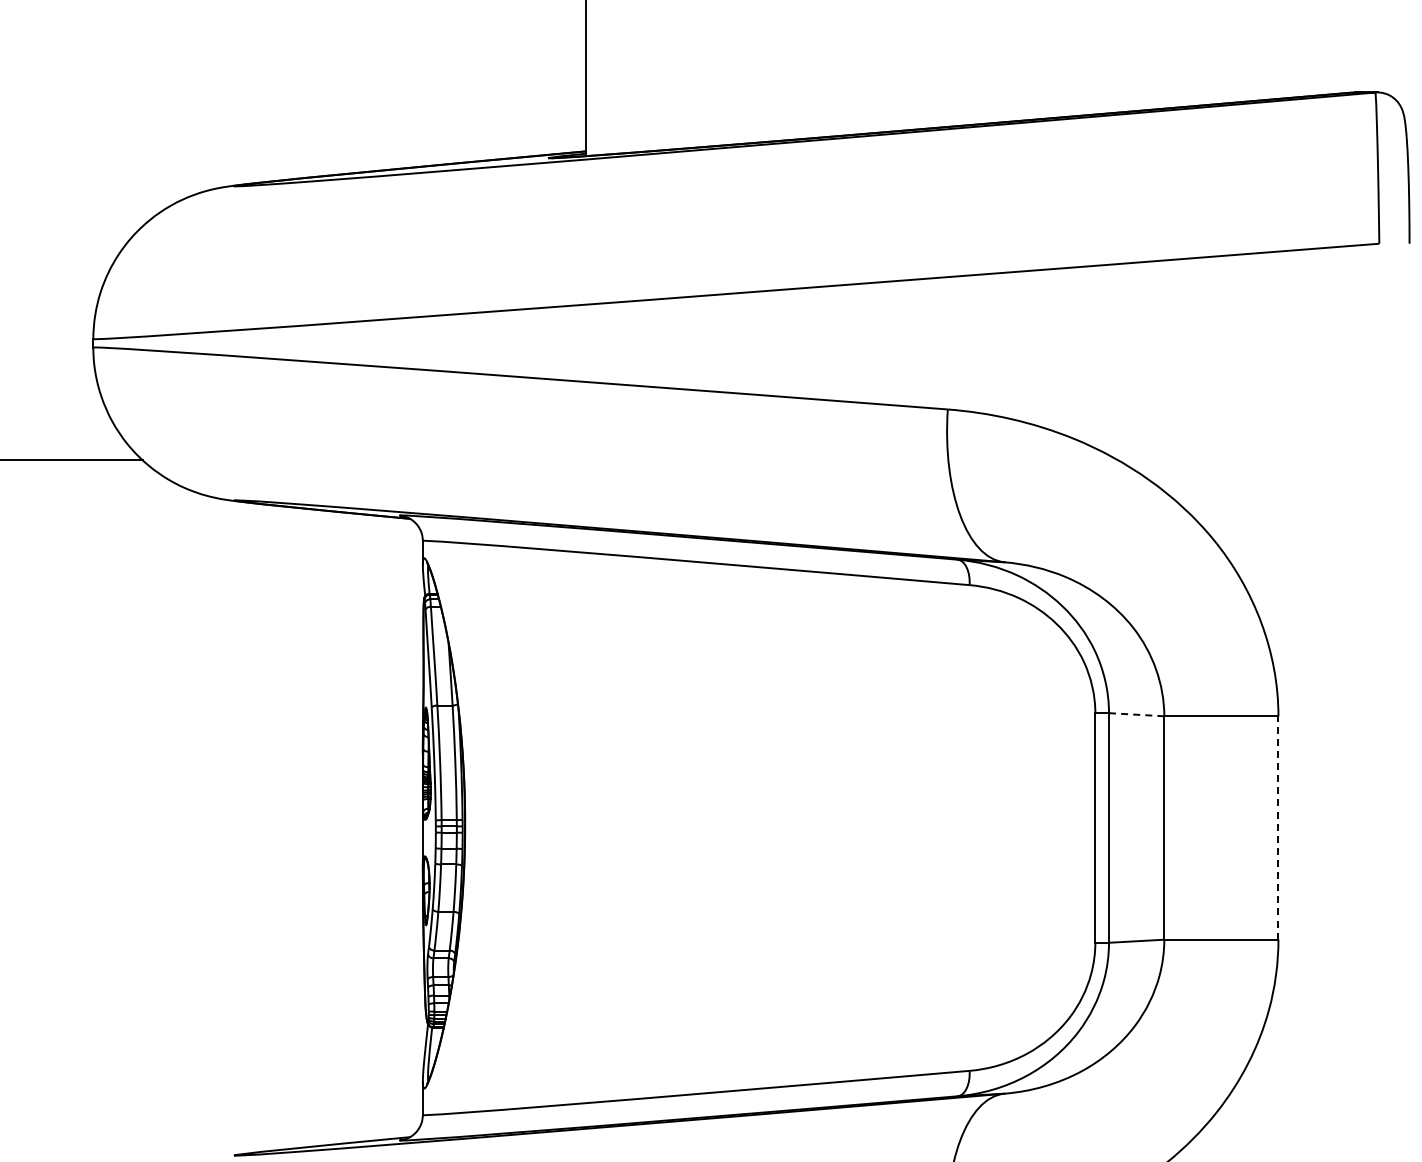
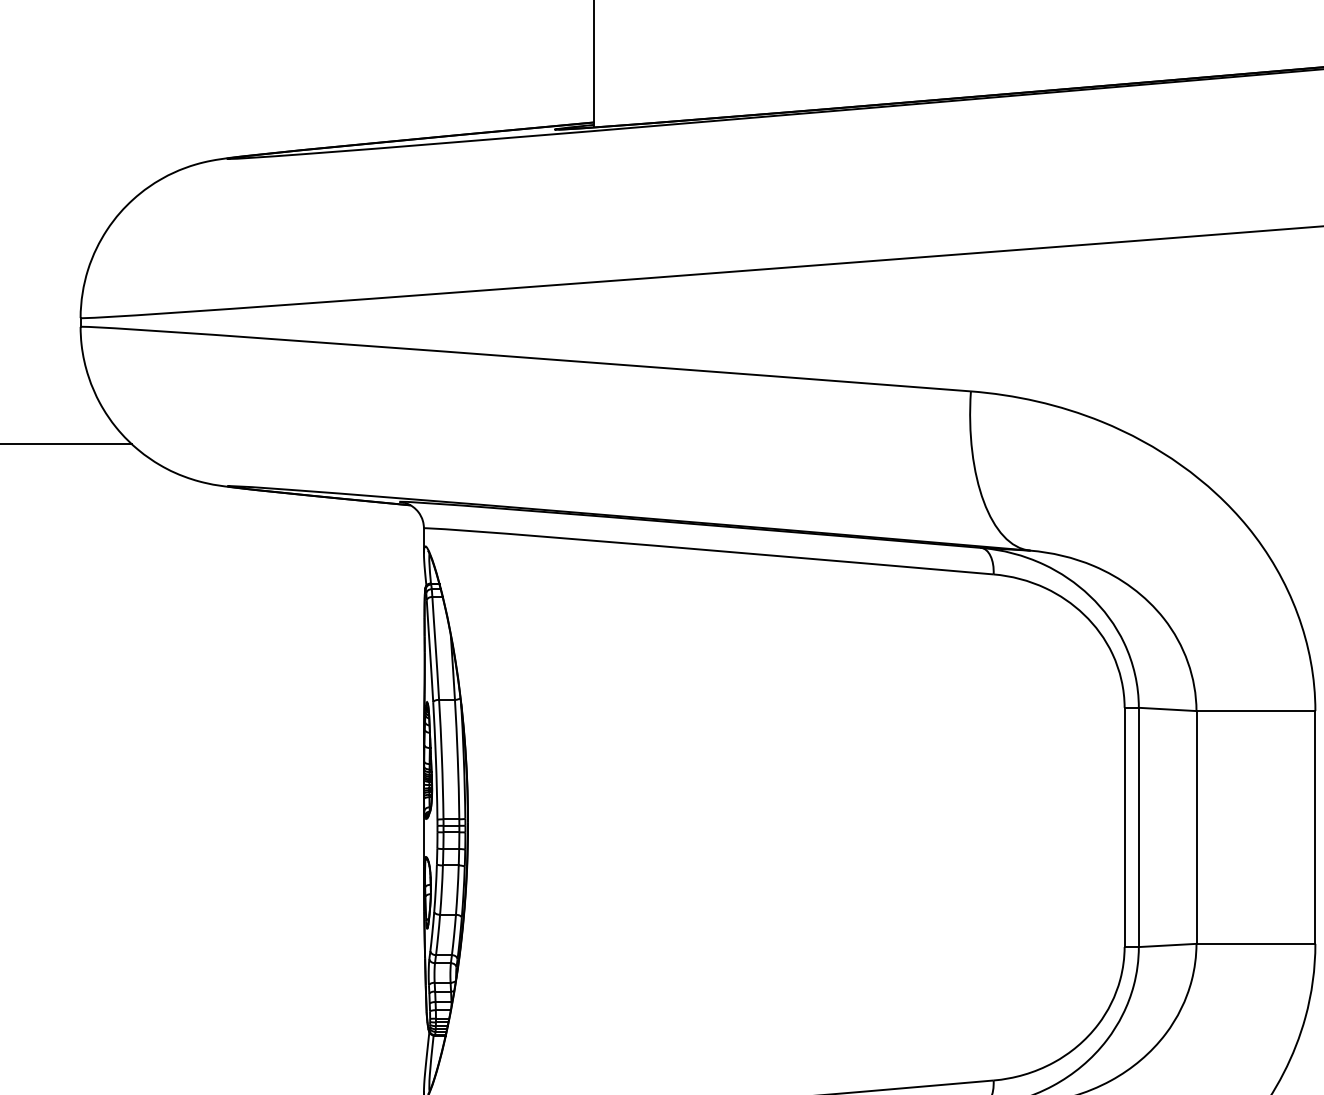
line: (1136, 714) -> (1167, 709), dashed -> solid
line: (1278, 828) -> (1315, 827), dashed -> solid

